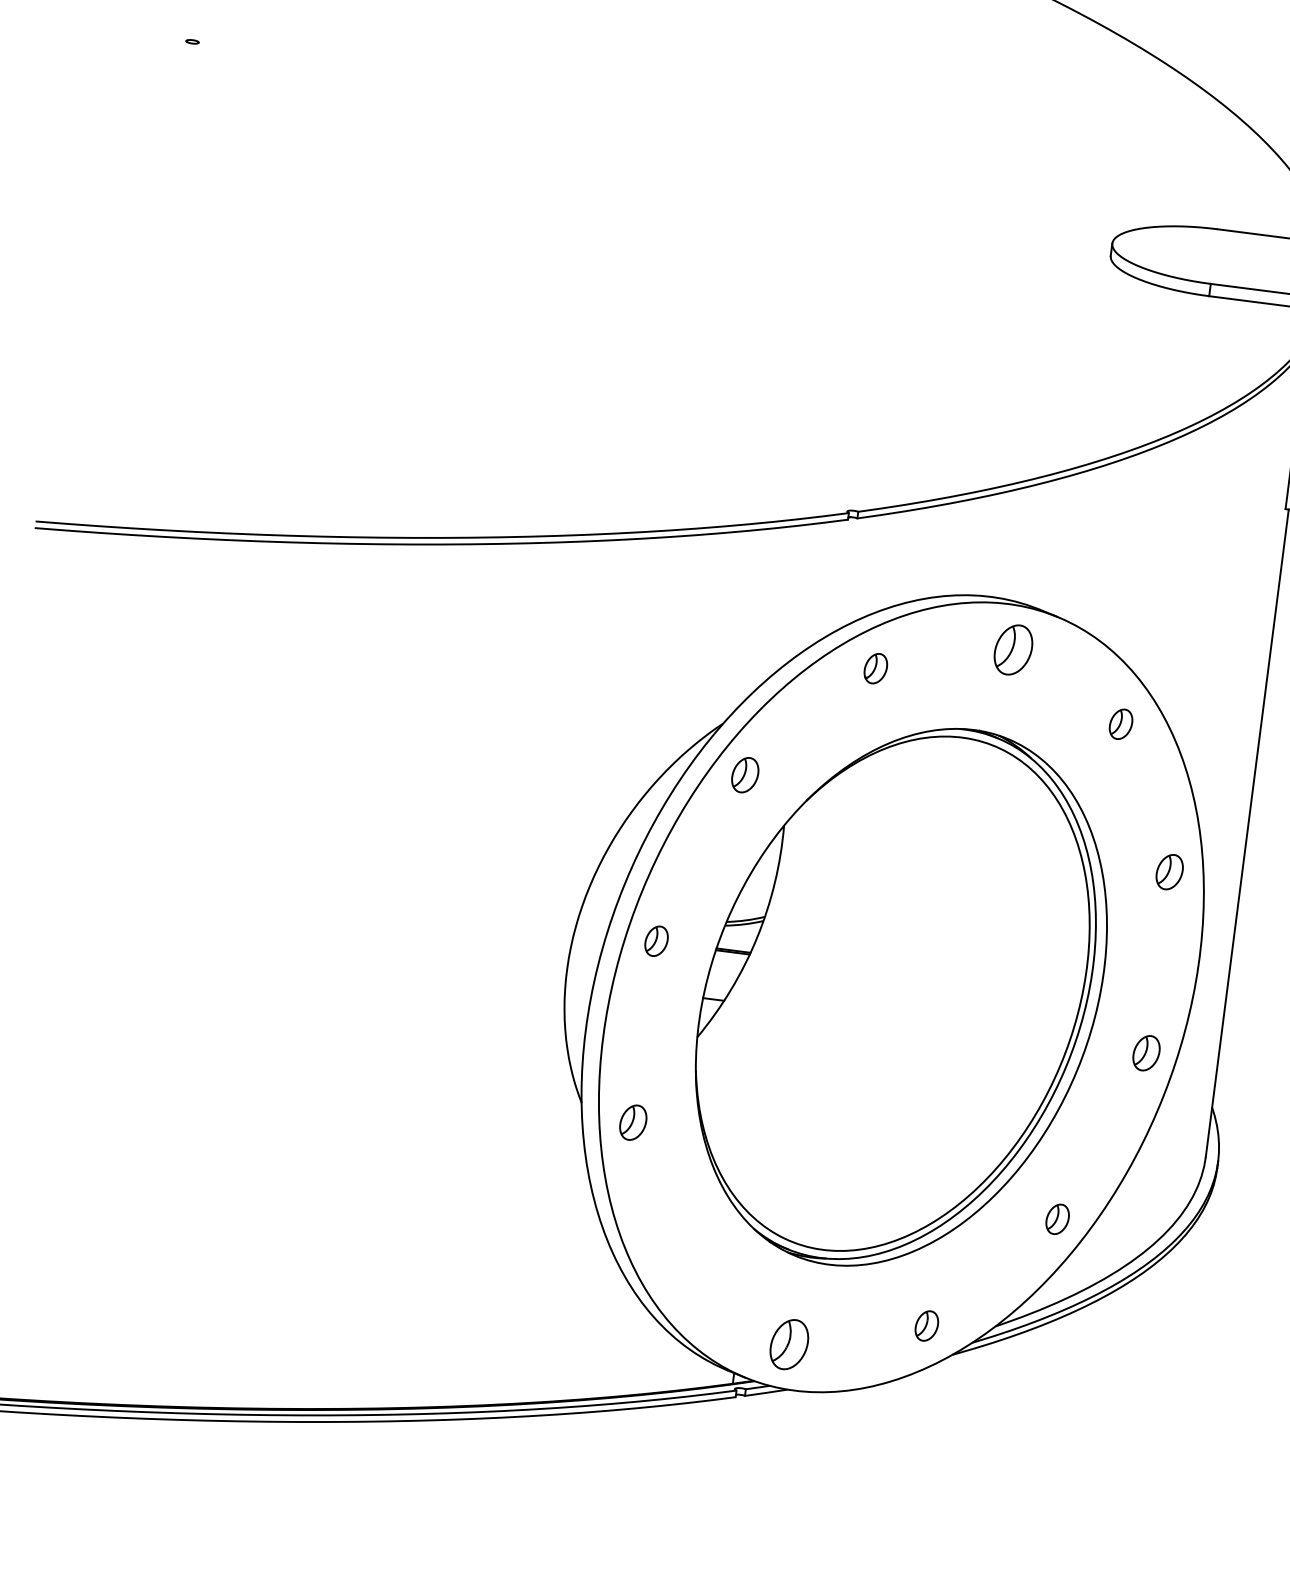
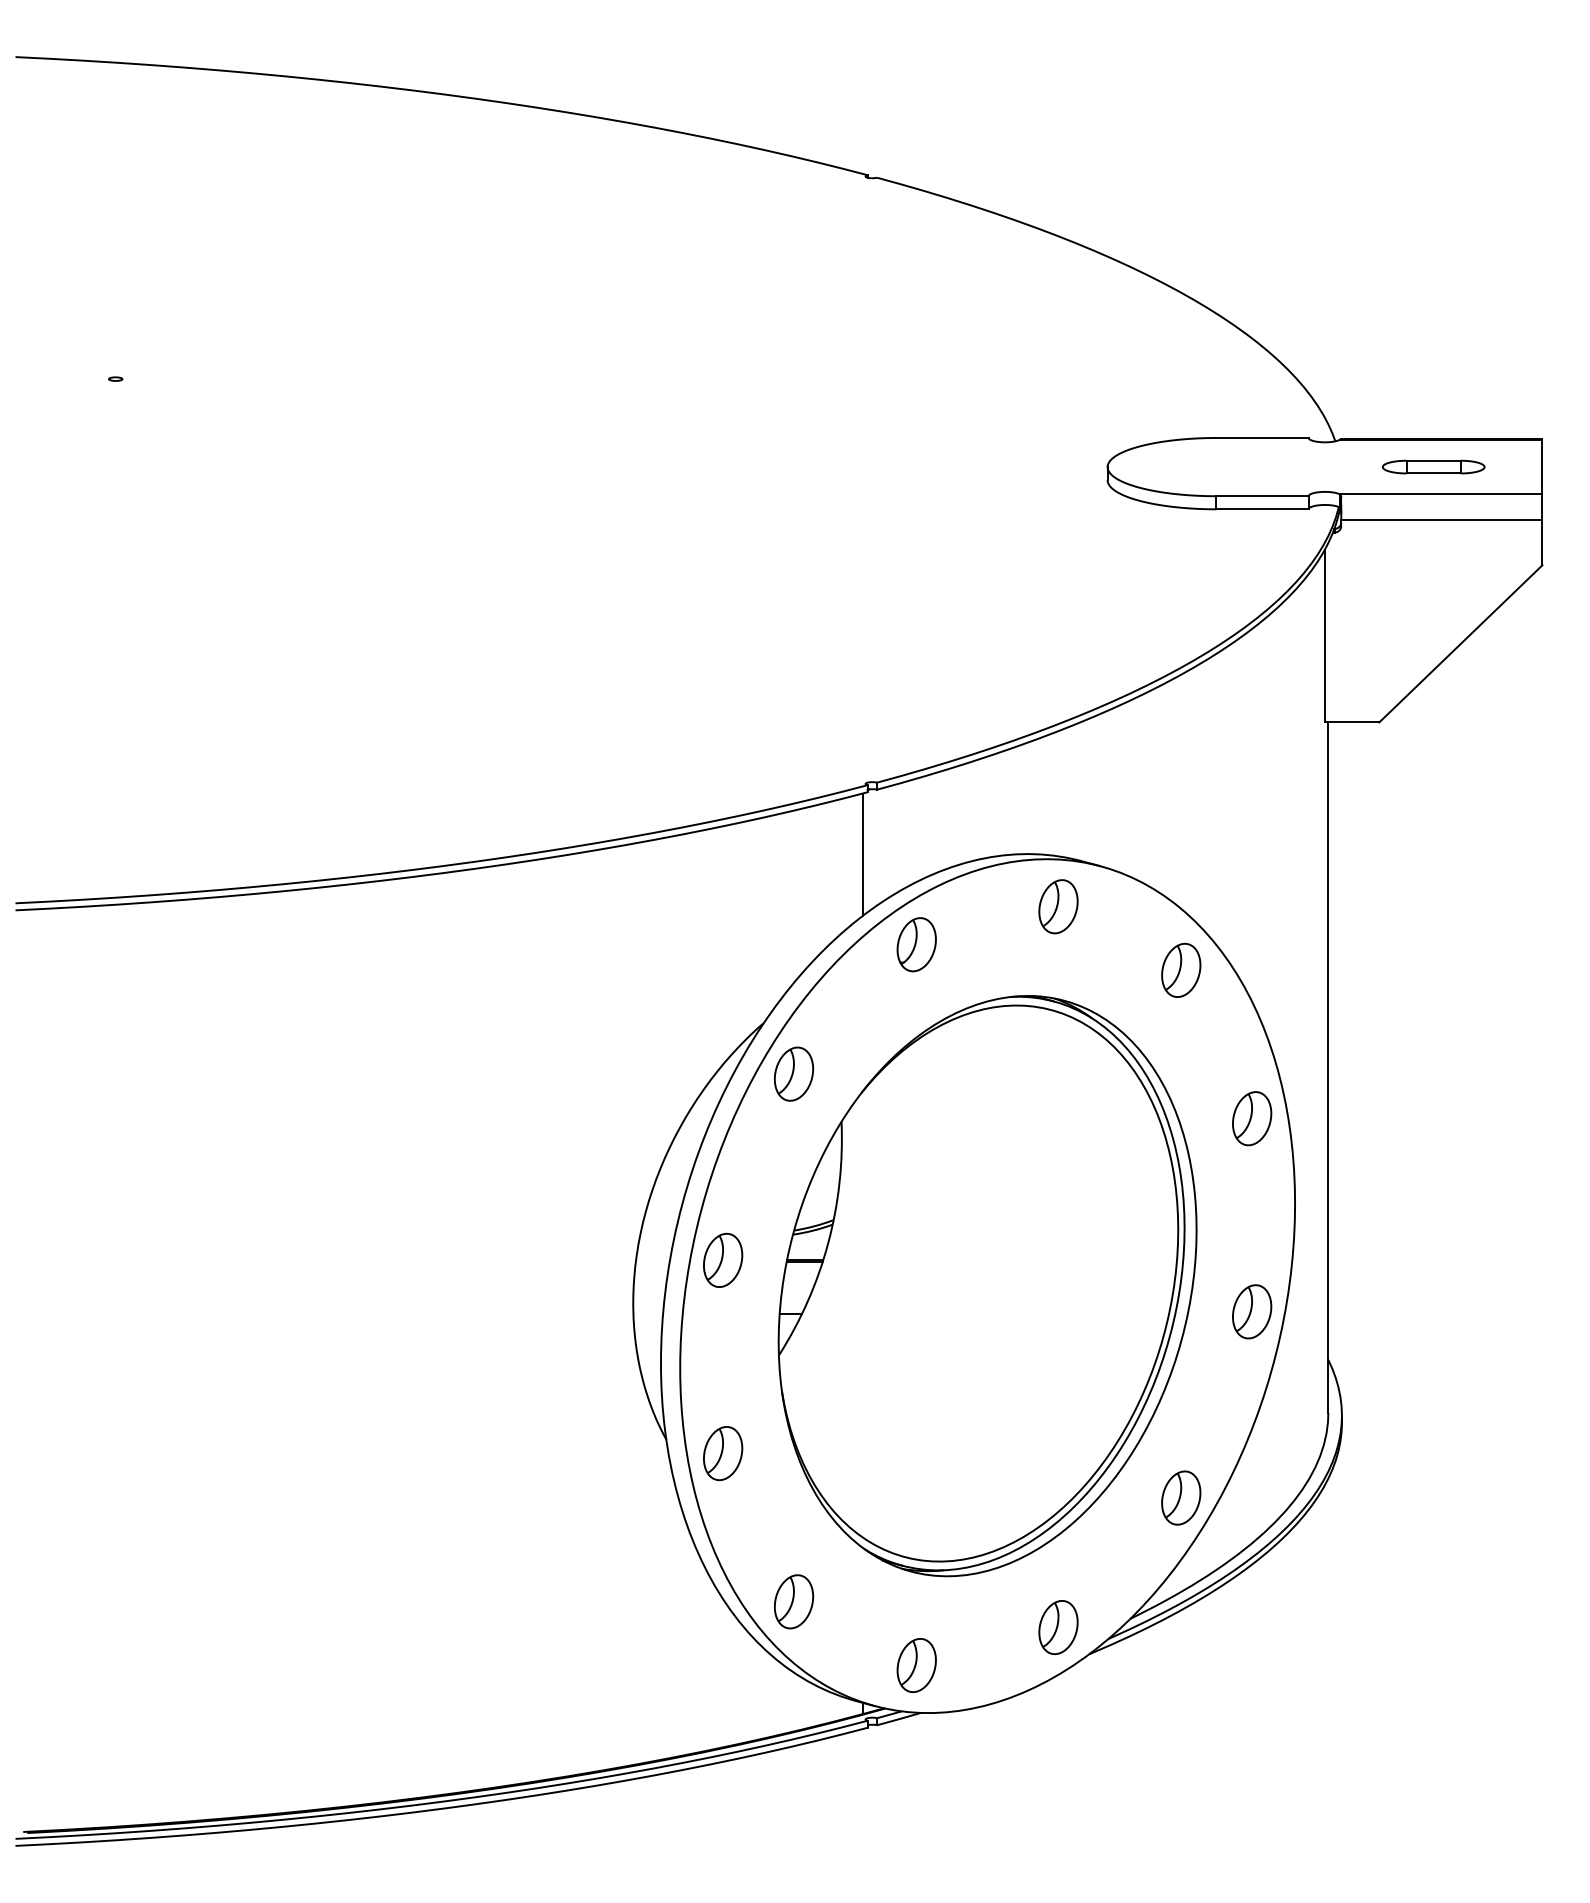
line: (835, 577) -> (862, 854), added
part: (875, 668) -> (916, 944), size x1.67
part: (1121, 723) -> (1181, 969), size x1.67
part: (744, 774) -> (793, 1073), size x1.43
part: (1169, 871) -> (1252, 1118), size x1.43
part: (656, 940) -> (723, 1259), size x1.67
part: (1146, 1052) -> (1252, 1311), size x1.43
part: (633, 1122) -> (723, 1453), size x1.43
part: (1057, 1218) -> (1181, 1497), size x1.67
part: (681, 1269) -> (793, 1601), added
part: (926, 1326) -> (1058, 1627), size x1.67

